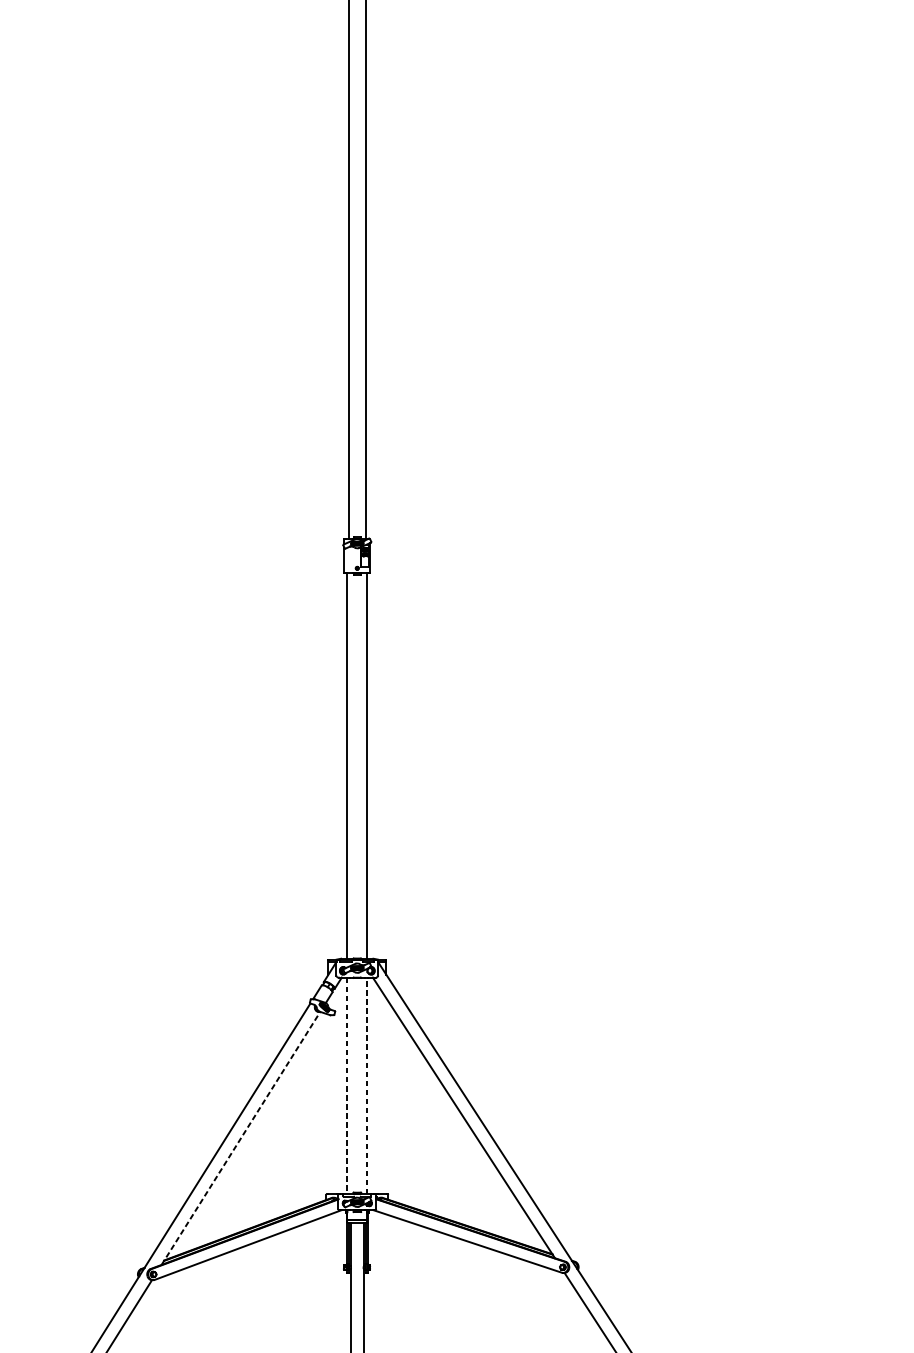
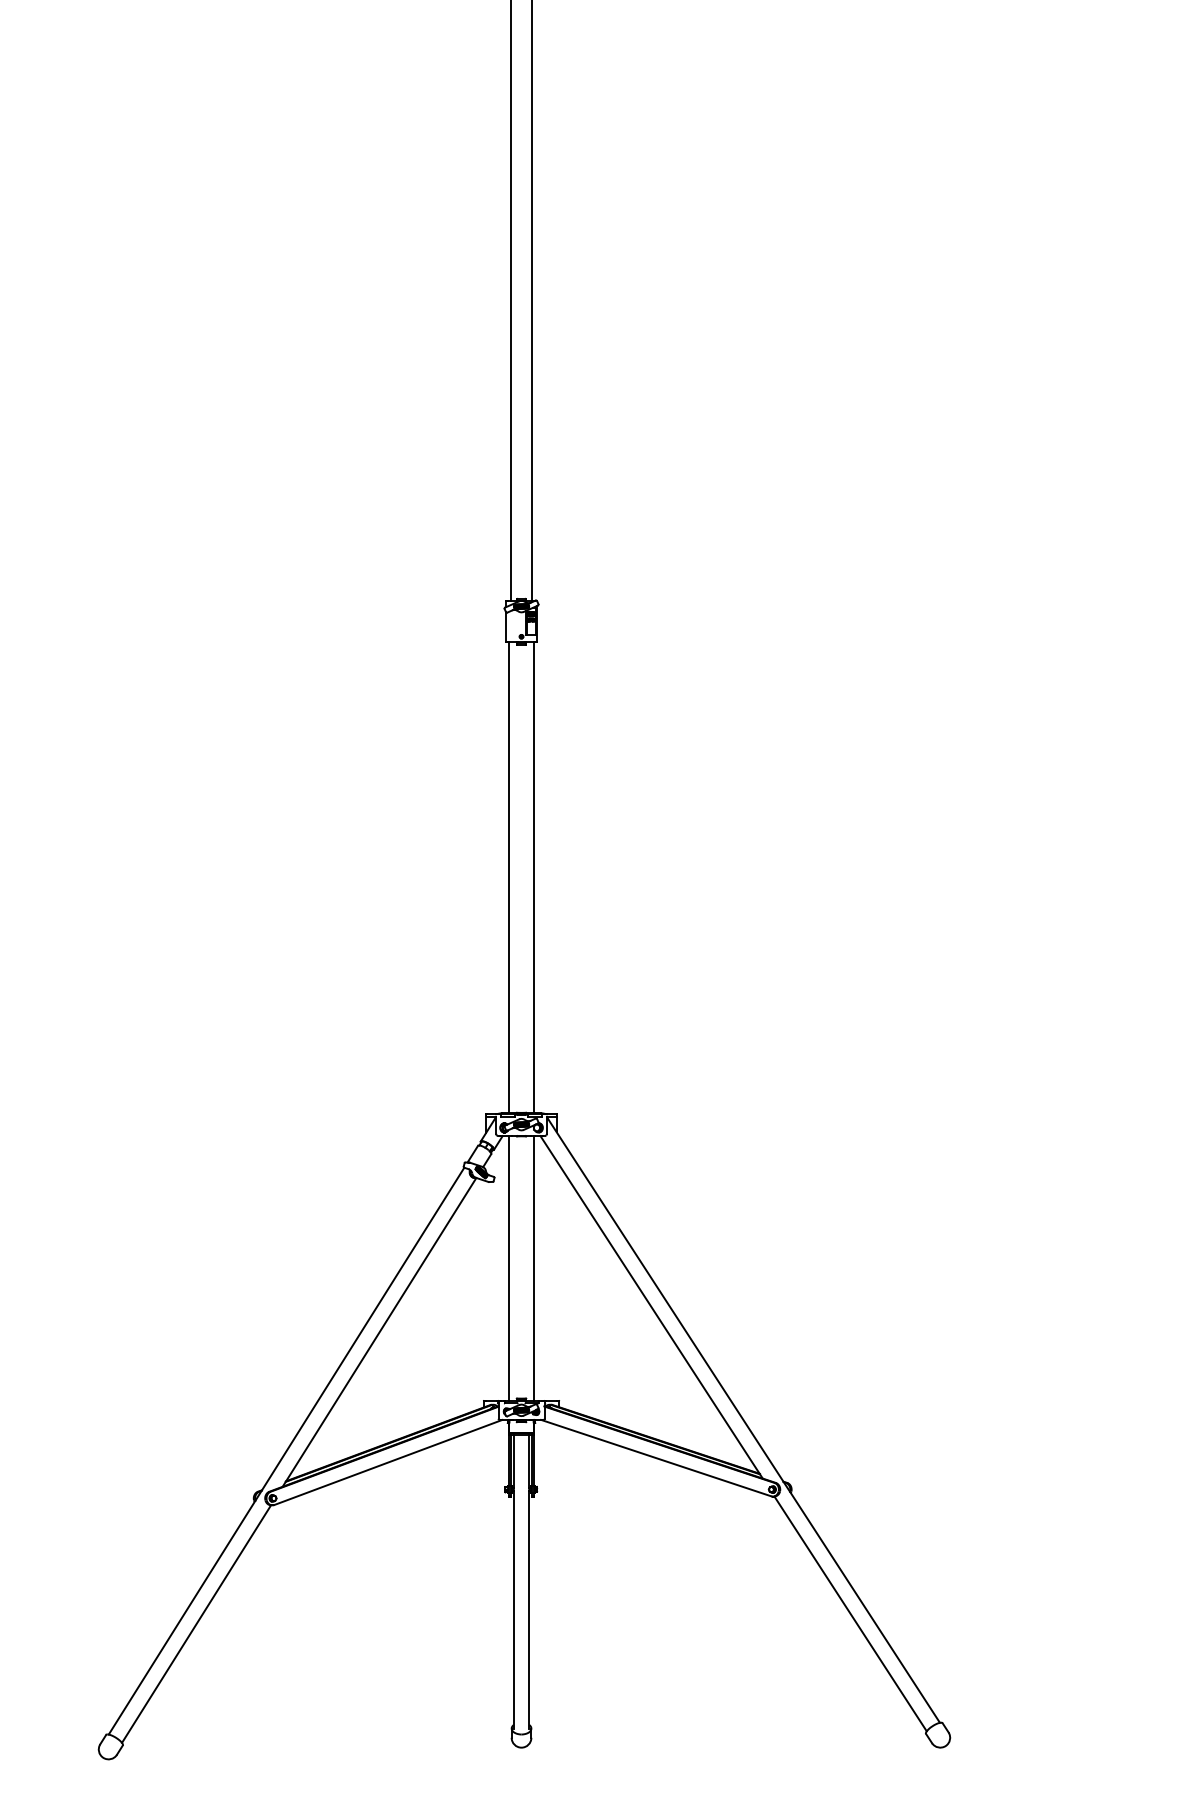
line: (367, 1085) -> (533, 1267), dashed -> solid
line: (347, 1086) -> (509, 1268), dashed -> solid
line: (240, 1137) -> (379, 1331), dashed -> solid

